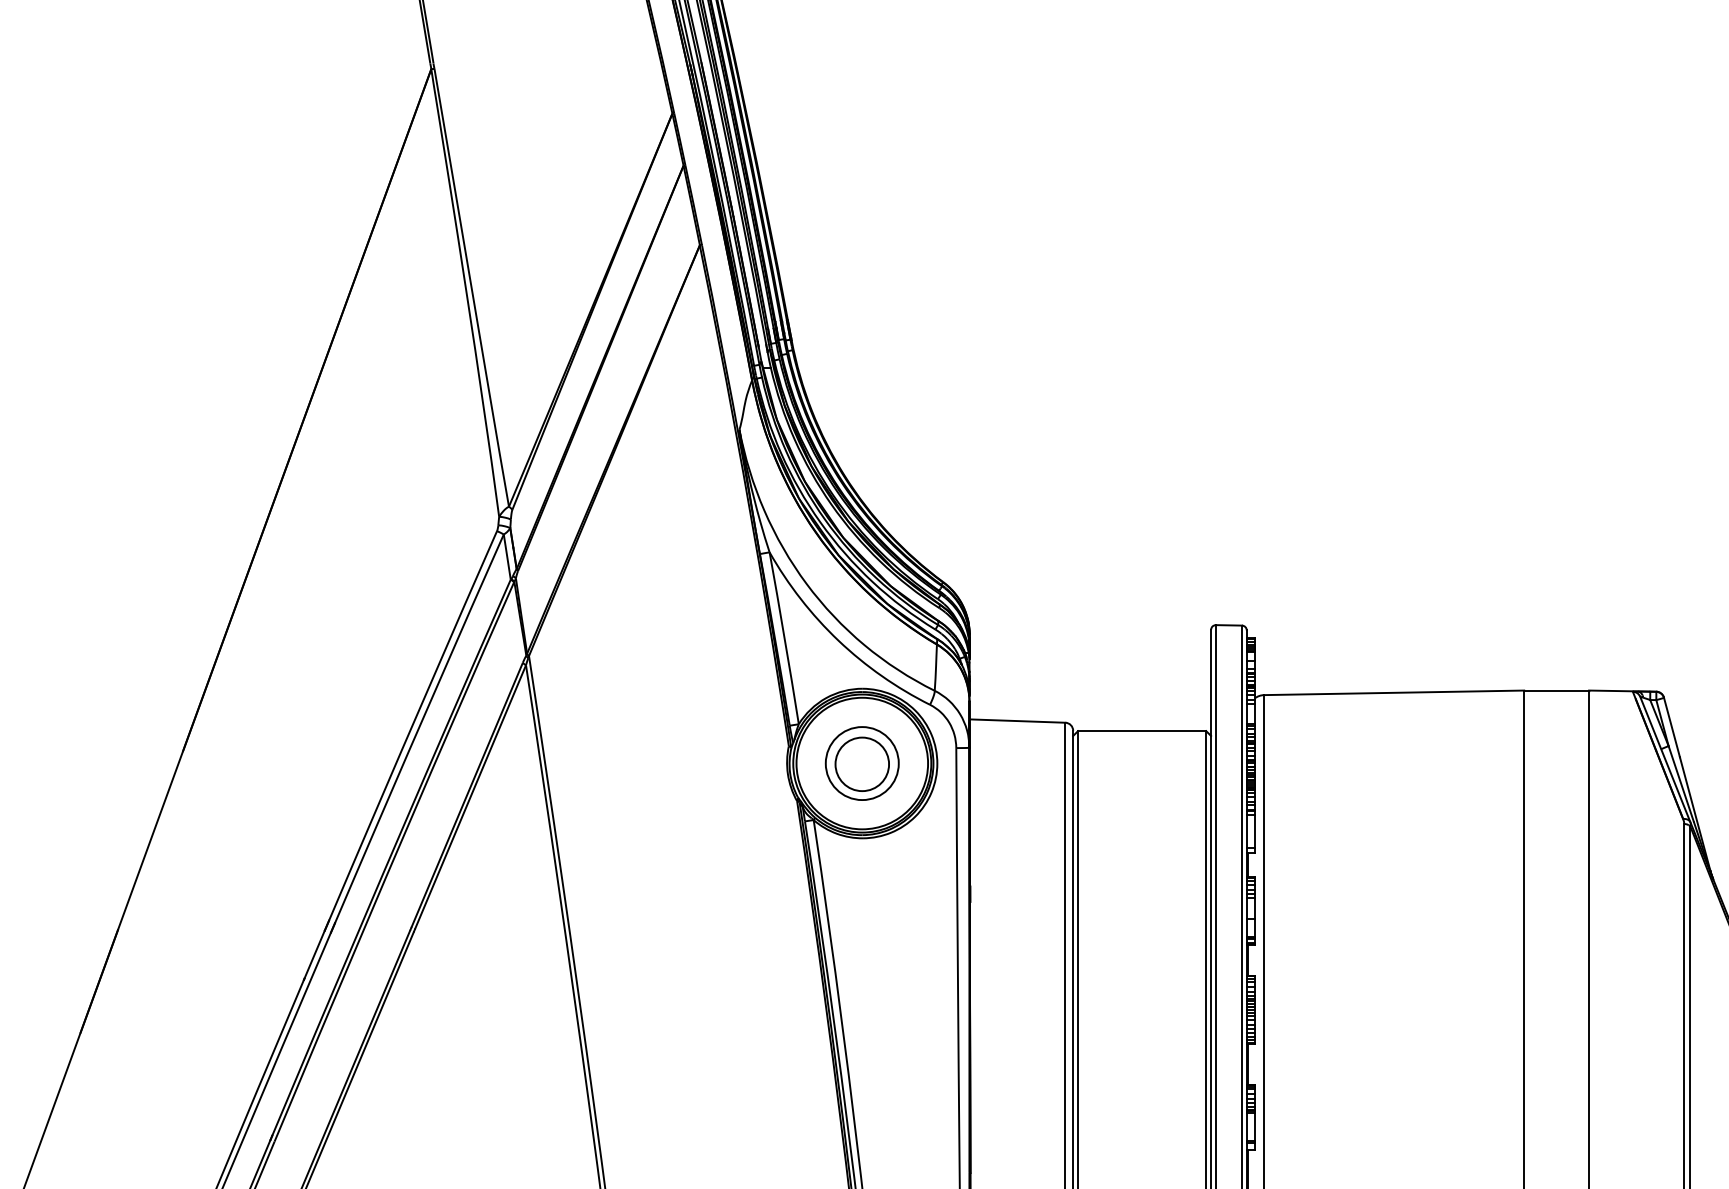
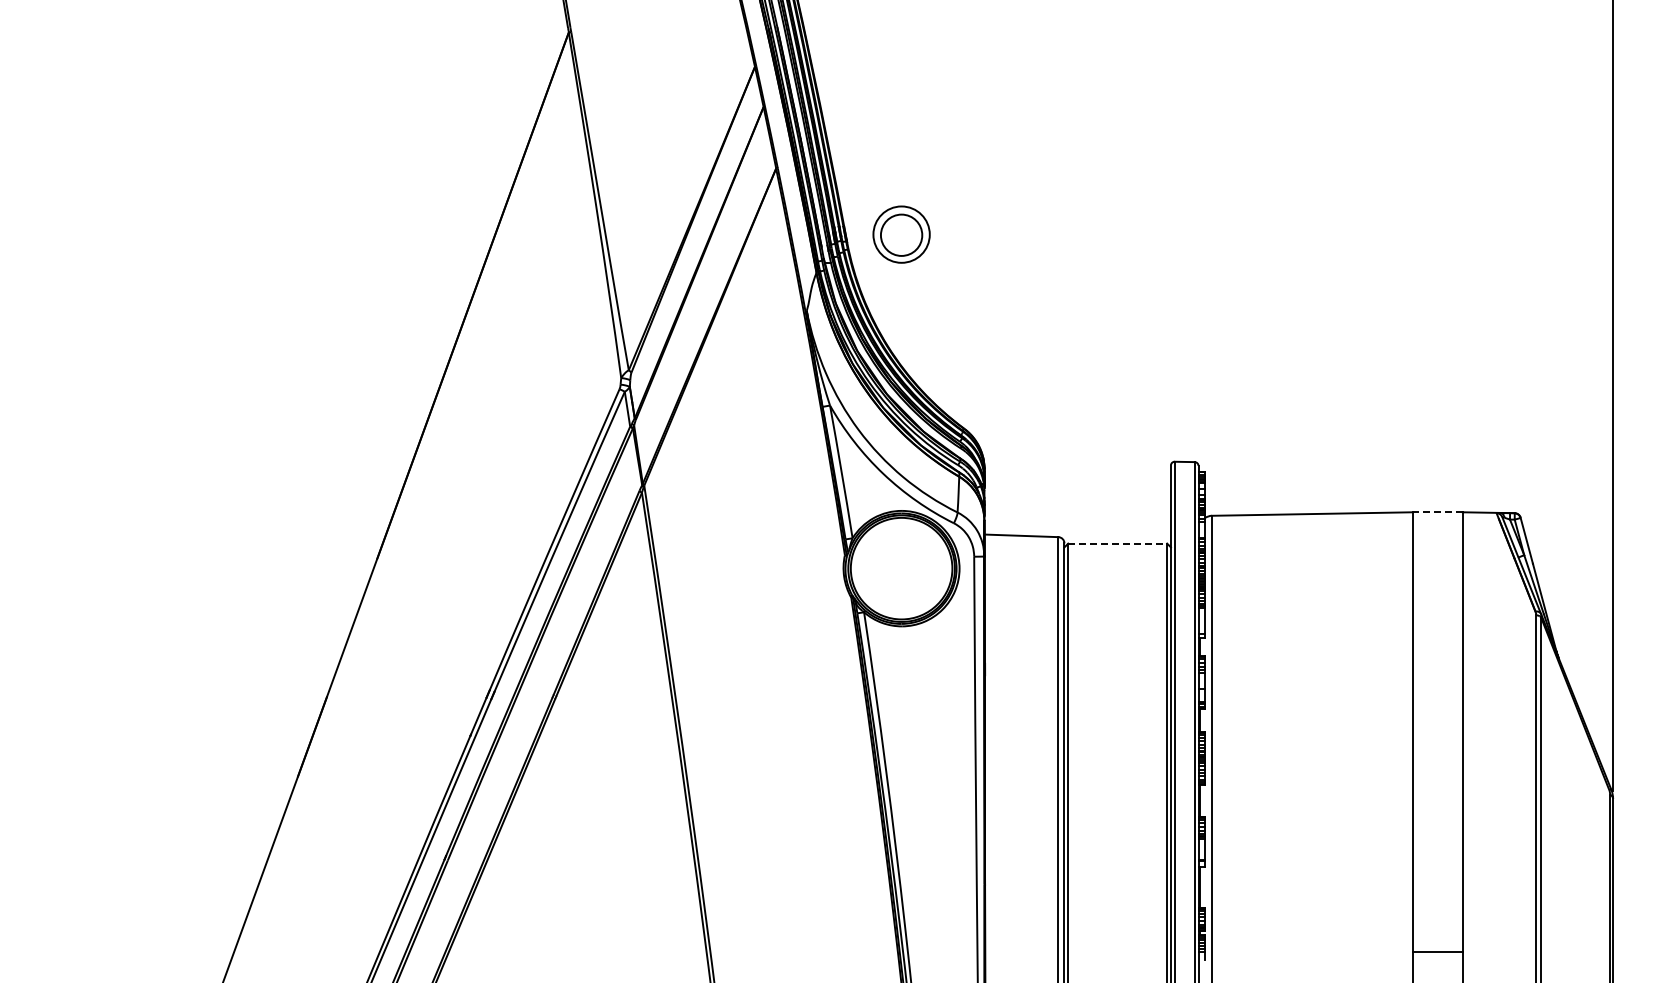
line: (1556, 690) -> (1437, 512), solid -> dashed
line: (1143, 730) -> (1118, 543), solid -> dashed
part: (862, 763) -> (901, 234), moved

